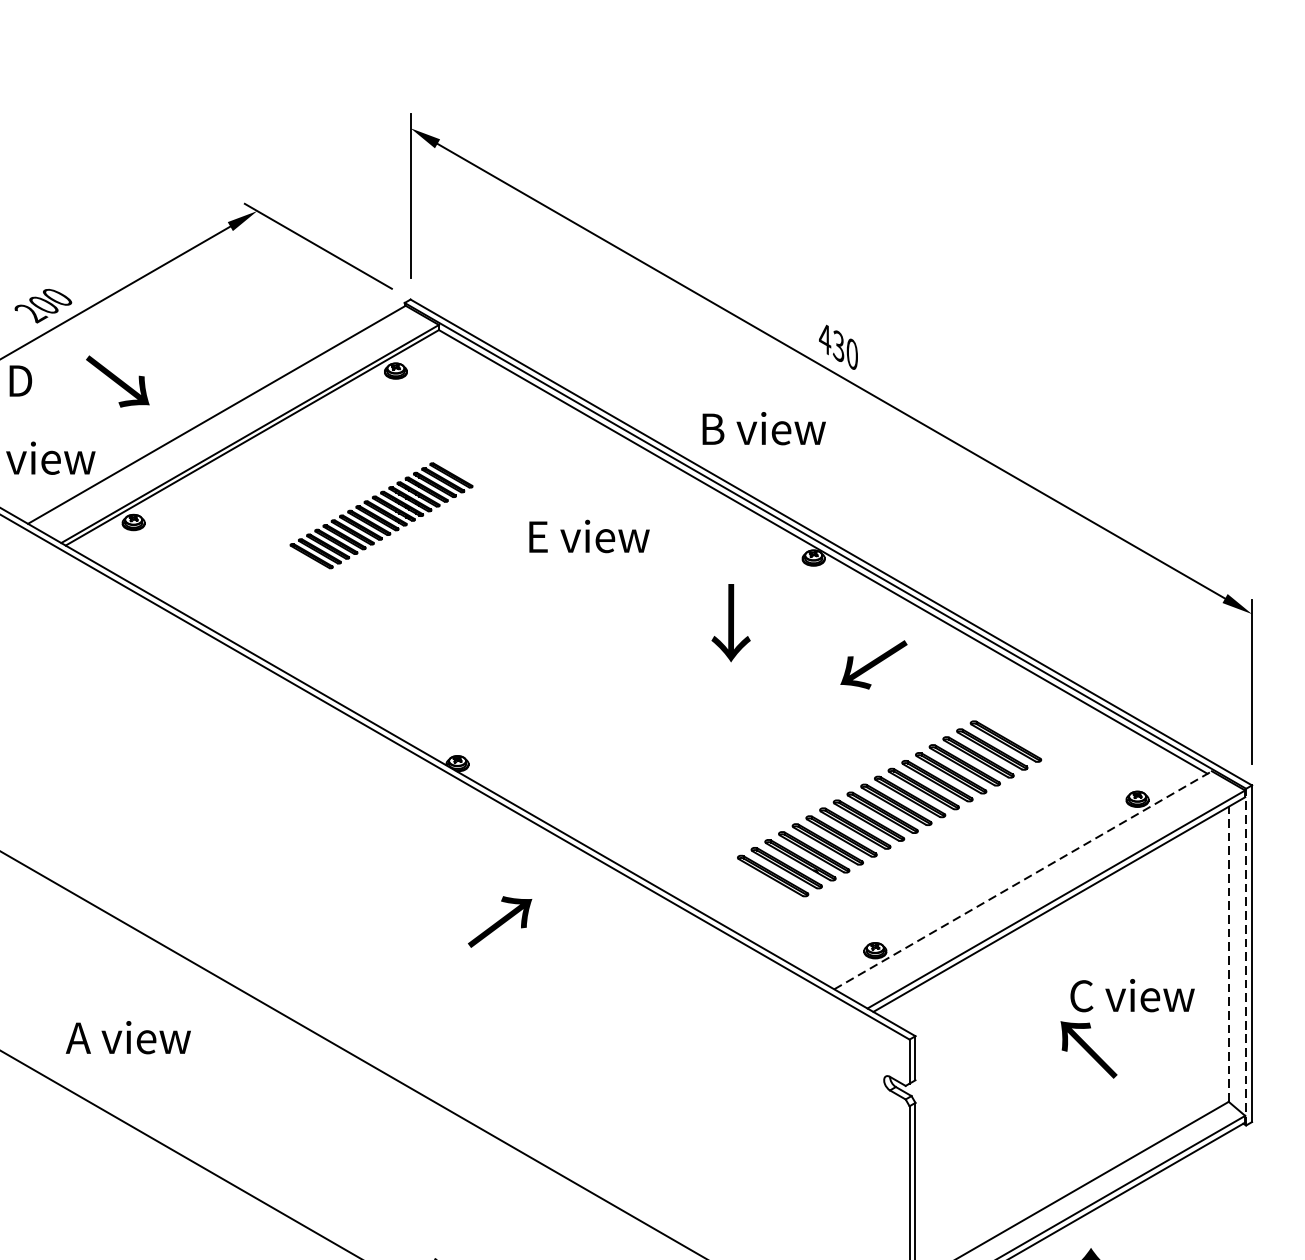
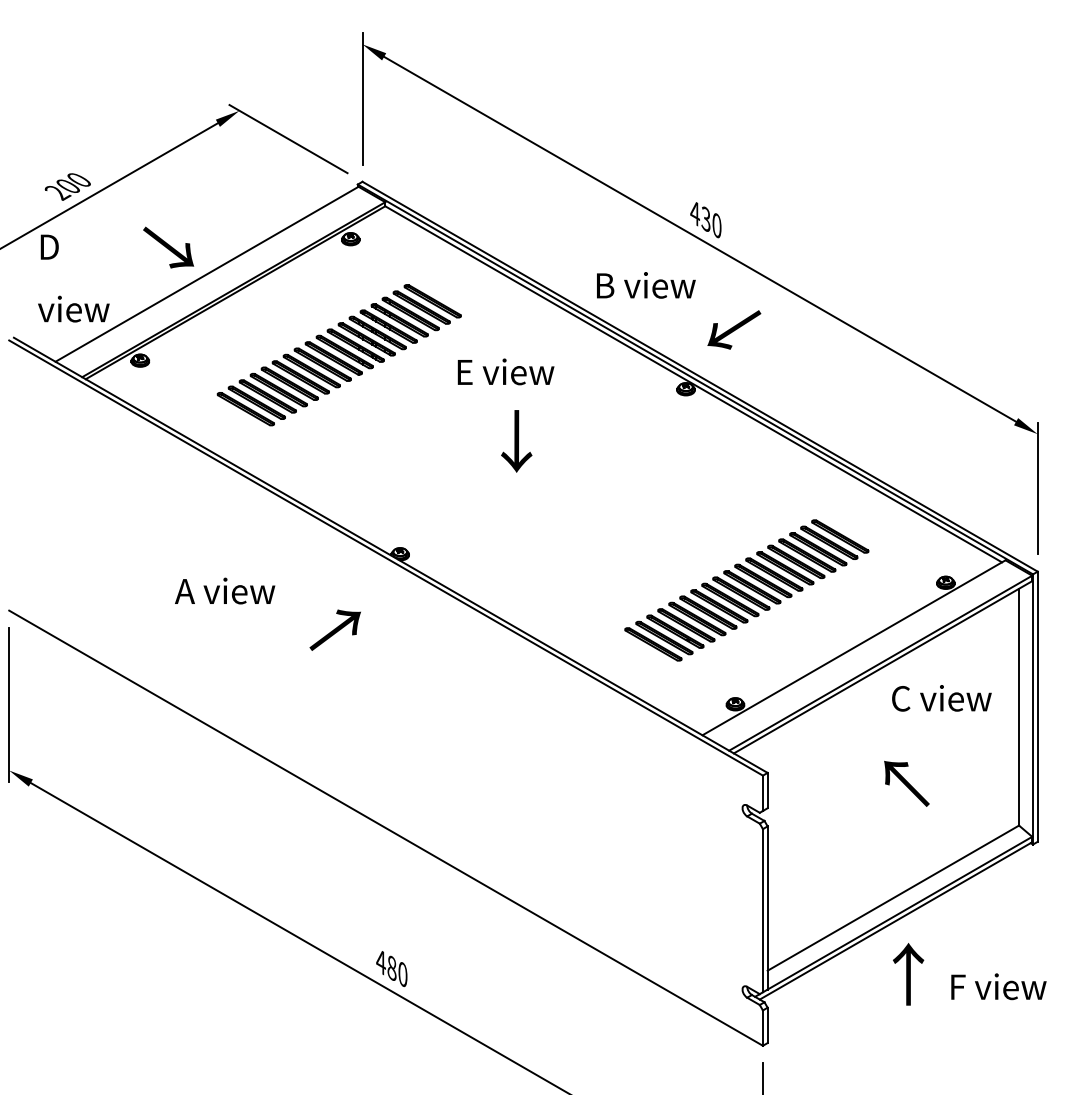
text: (117, 381) -> (168, 247), moved
part: (380, 516) -> (338, 355), size x1.67
text: (730, 623) -> (516, 441), moved
text: (874, 664) -> (734, 329), moved
line: (1023, 879) -> (854, 647), dashed -> solid
text: (499, 921) -> (334, 629), moved
line: (1228, 953) -> (1018, 706), dashed -> solid
line: (1246, 955) -> (1033, 708), dashed -> solid
text: (1132, 995) -> (941, 698), moved
text: (128, 1036) -> (225, 590), moved

